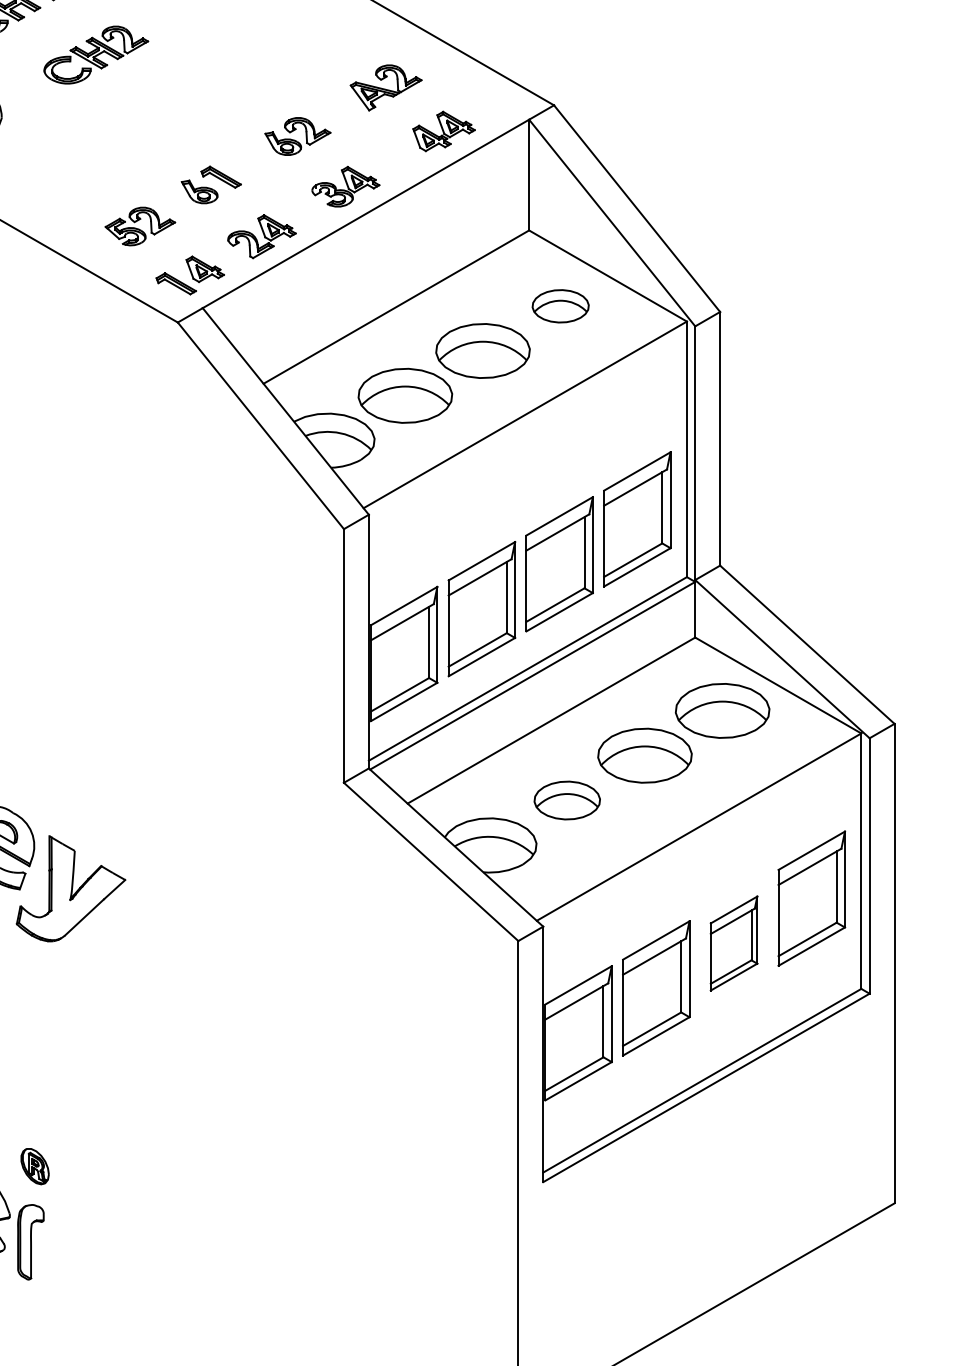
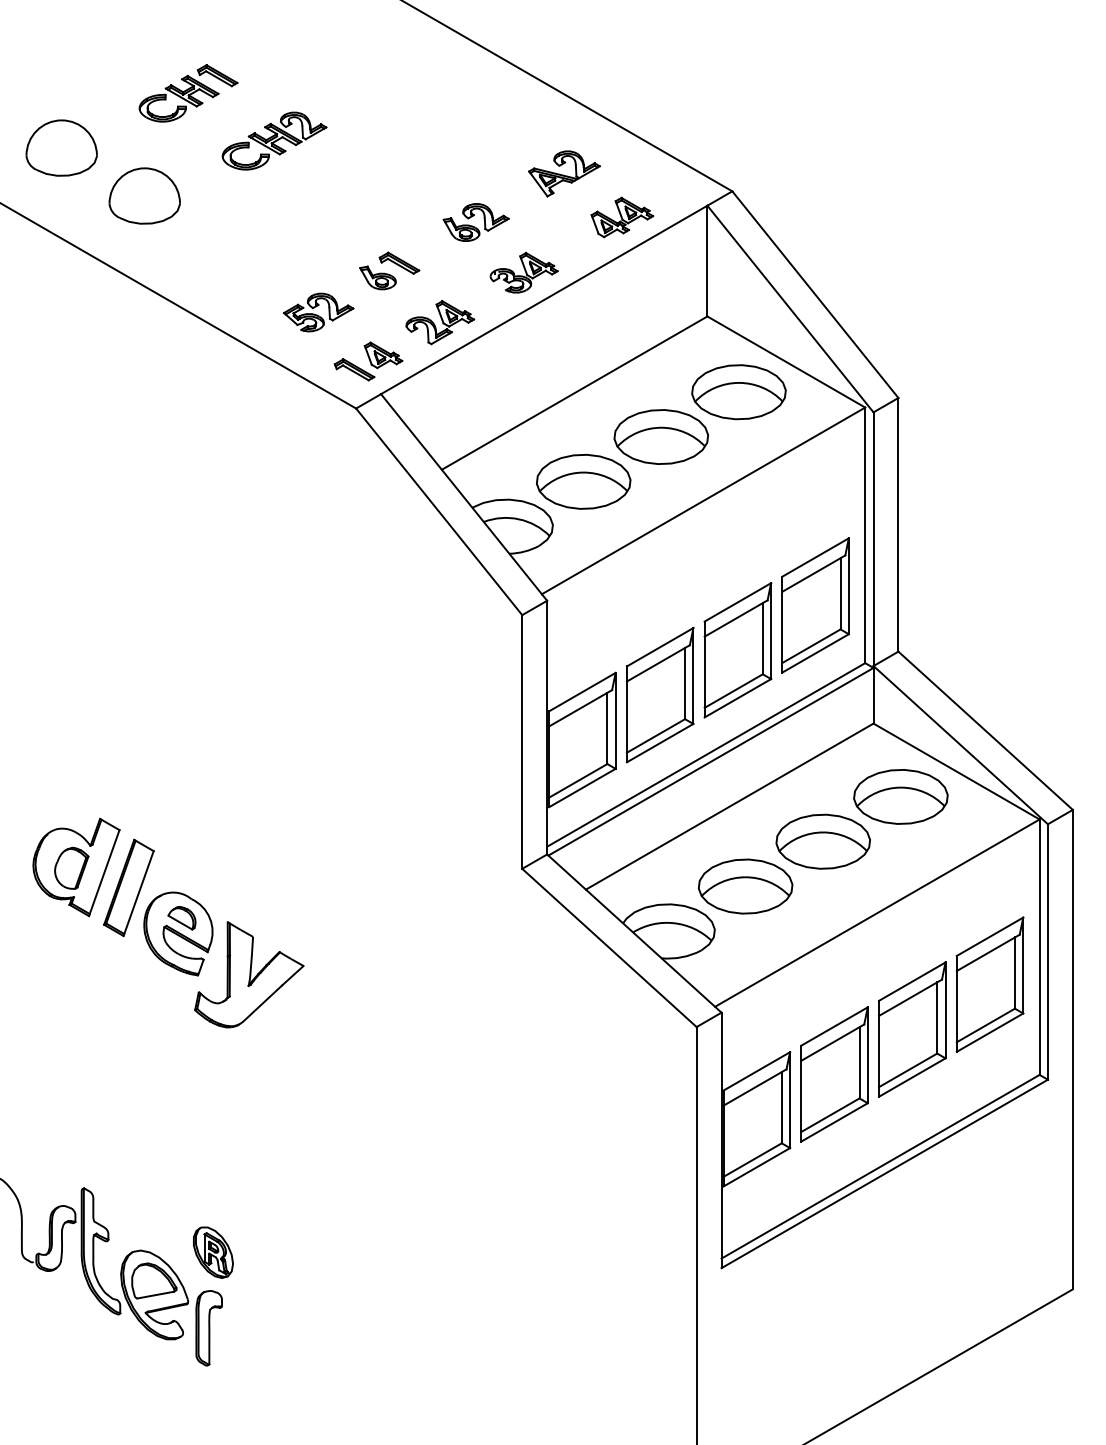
part: (560, 306) -> (738, 392), size x1.67
part: (567, 800) -> (745, 886), size x1.43
part: (734, 943) -> (912, 1029), size x1.43
part: (35, 1166) -> (213, 1252), size x1.43

